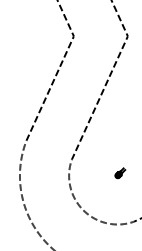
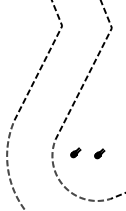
part: (94, 173) -> (75, 153), added

